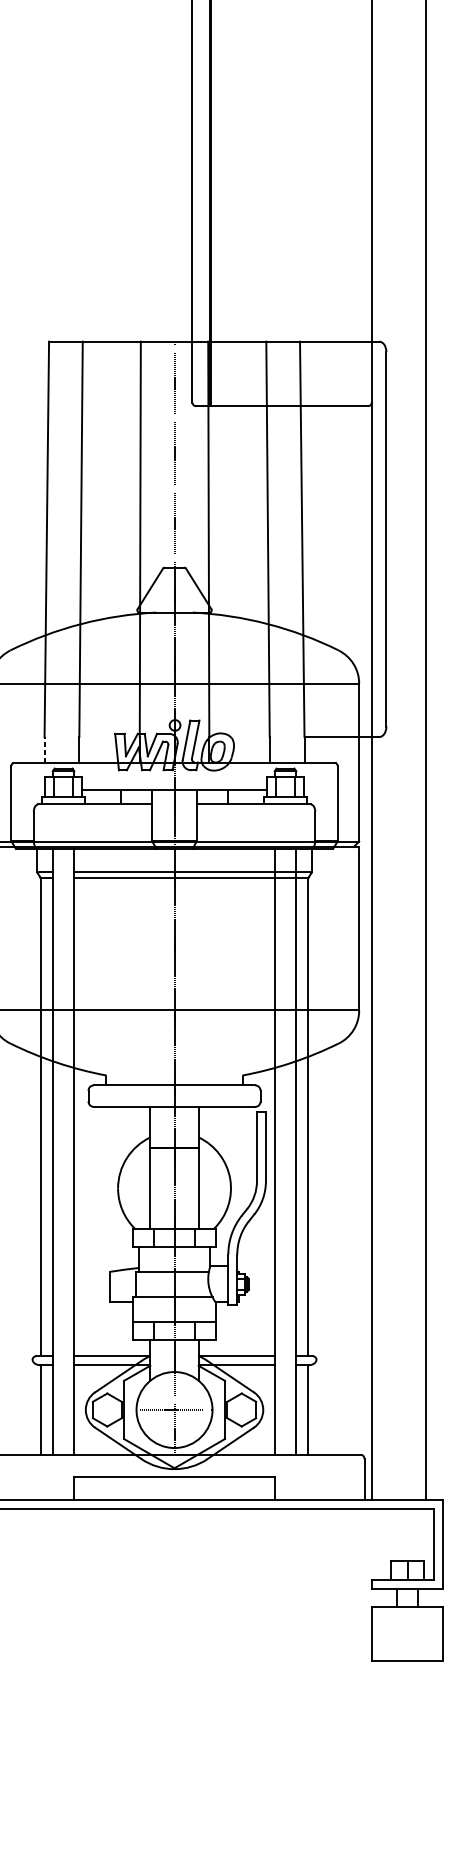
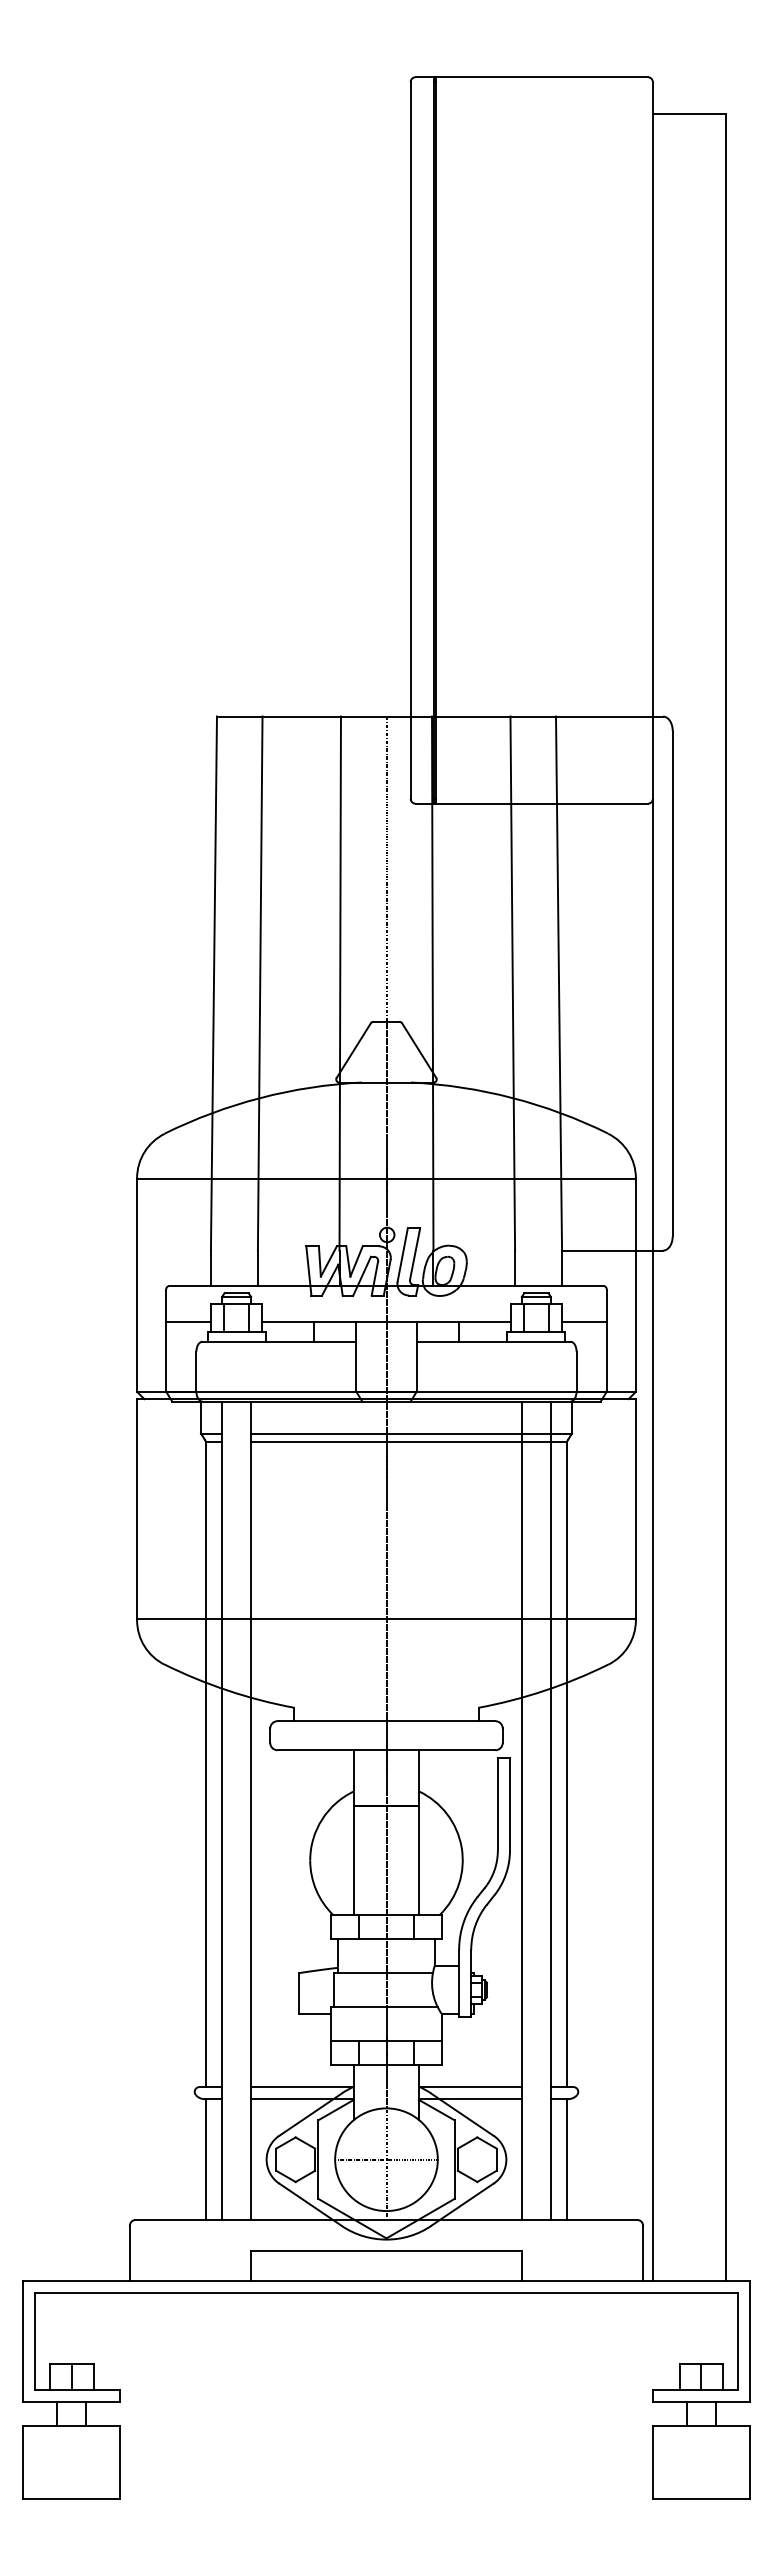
line: (44, 750) -> (210, 1268), dashed -> solid
line: (27, 789) -> (188, 1321), added
line: (320, 789) -> (583, 1321), added

